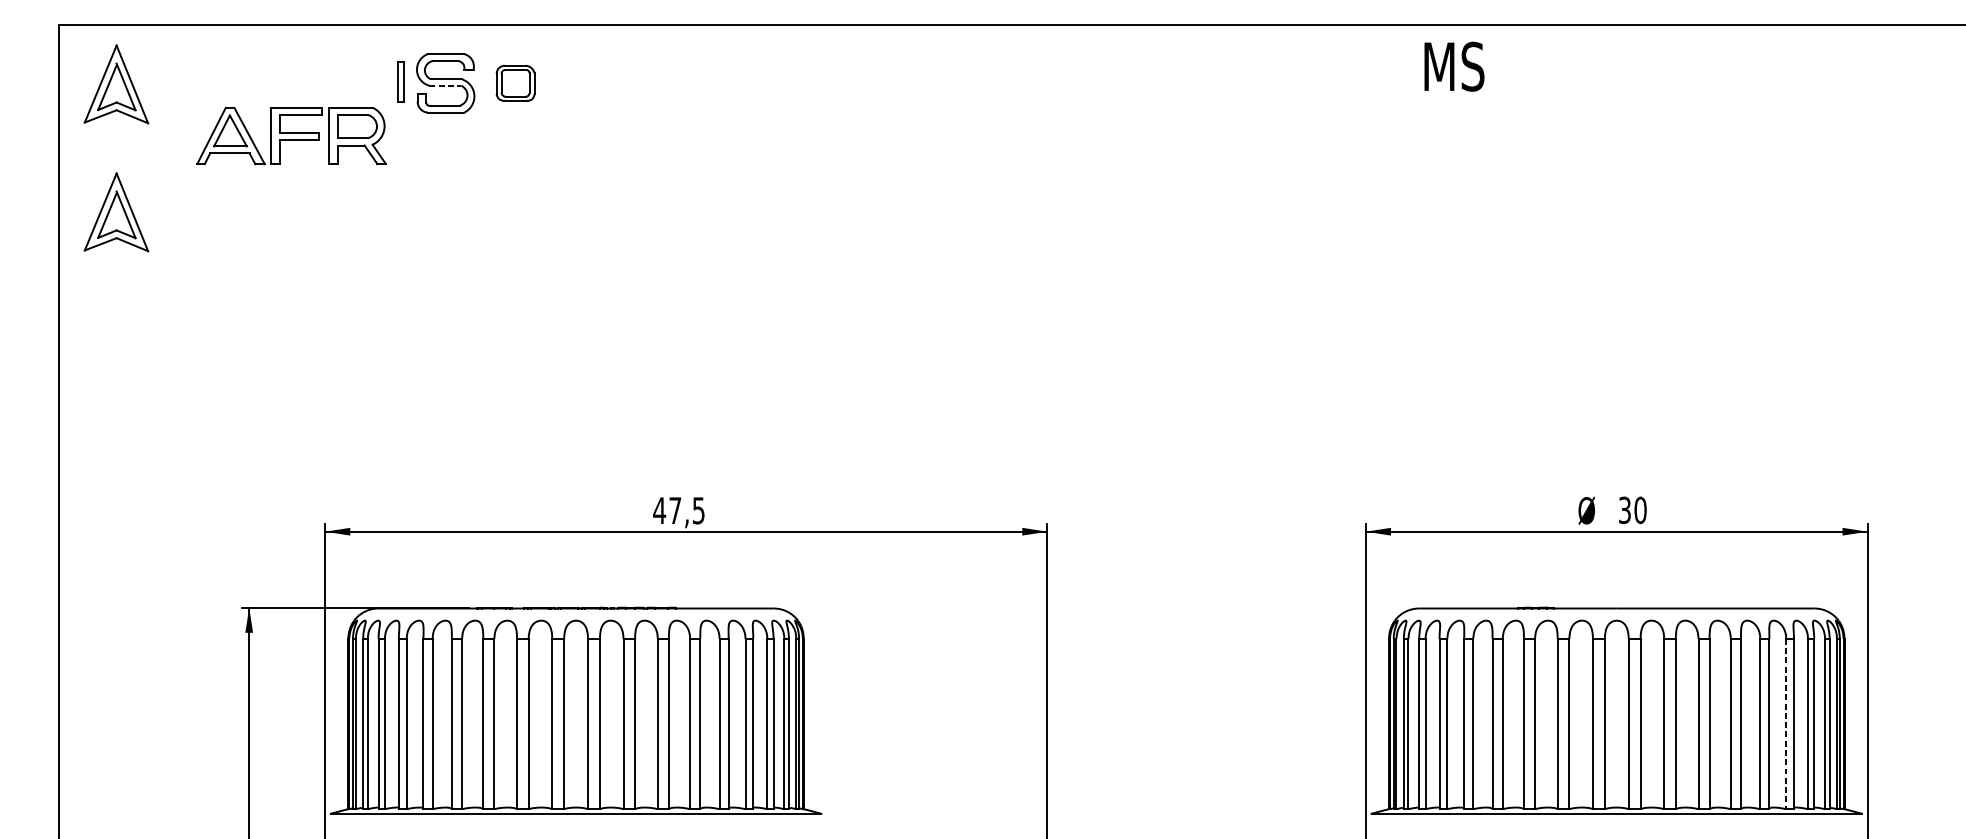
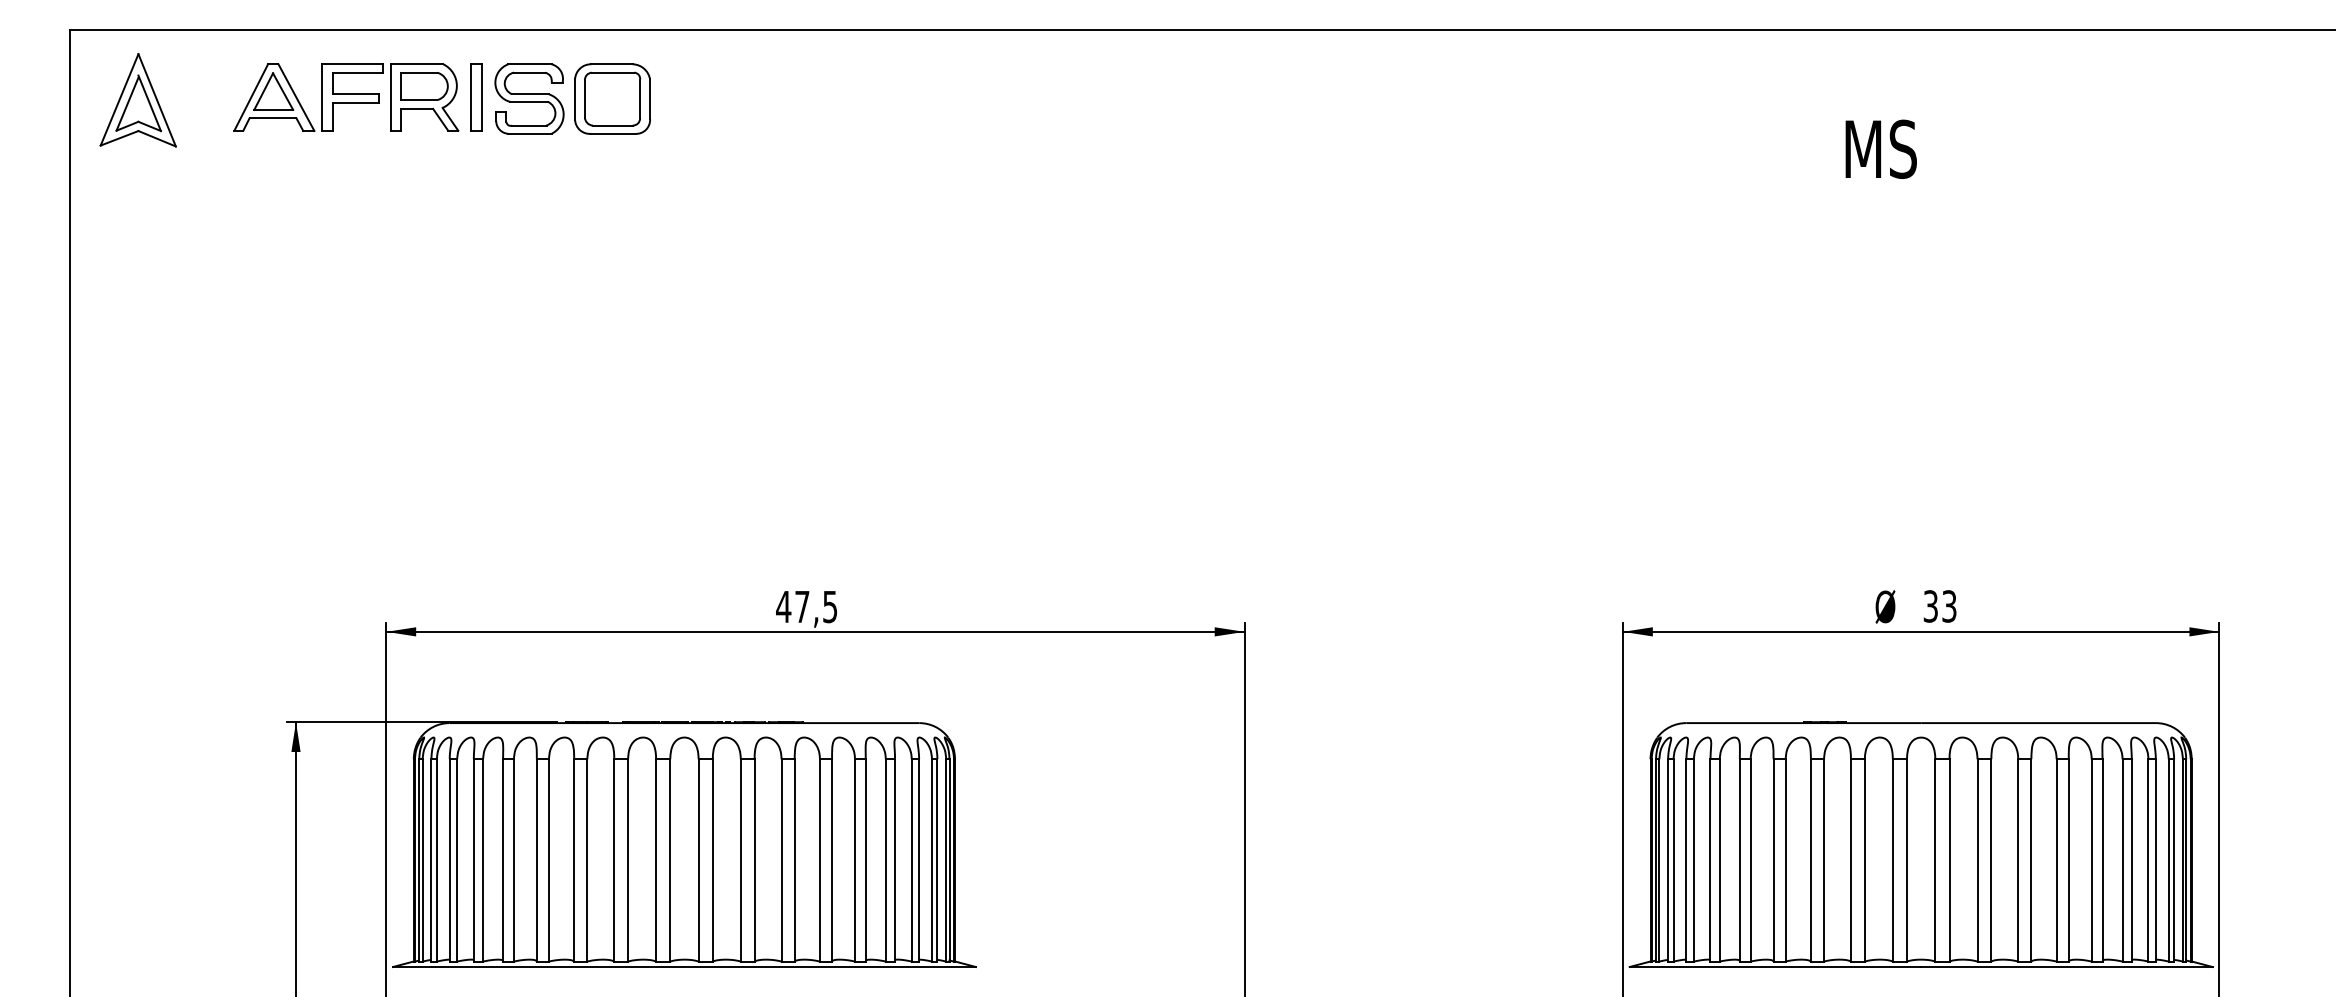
text: (1453, 66) -> (1880, 148), moved
part: (401, 82) -> (476, 97), size x1.43
part: (515, 82) -> (612, 98), size x1.67
line: (445, 85) -> (529, 101), dashed -> solid
part: (291, 135) -> (346, 97), moved
part: (115, 212) -> (137, 252), removed
text: (1640, 510) -> (1949, 606), 30 -> 33
line: (1786, 724) -> (2122, 860), dashed -> solid

